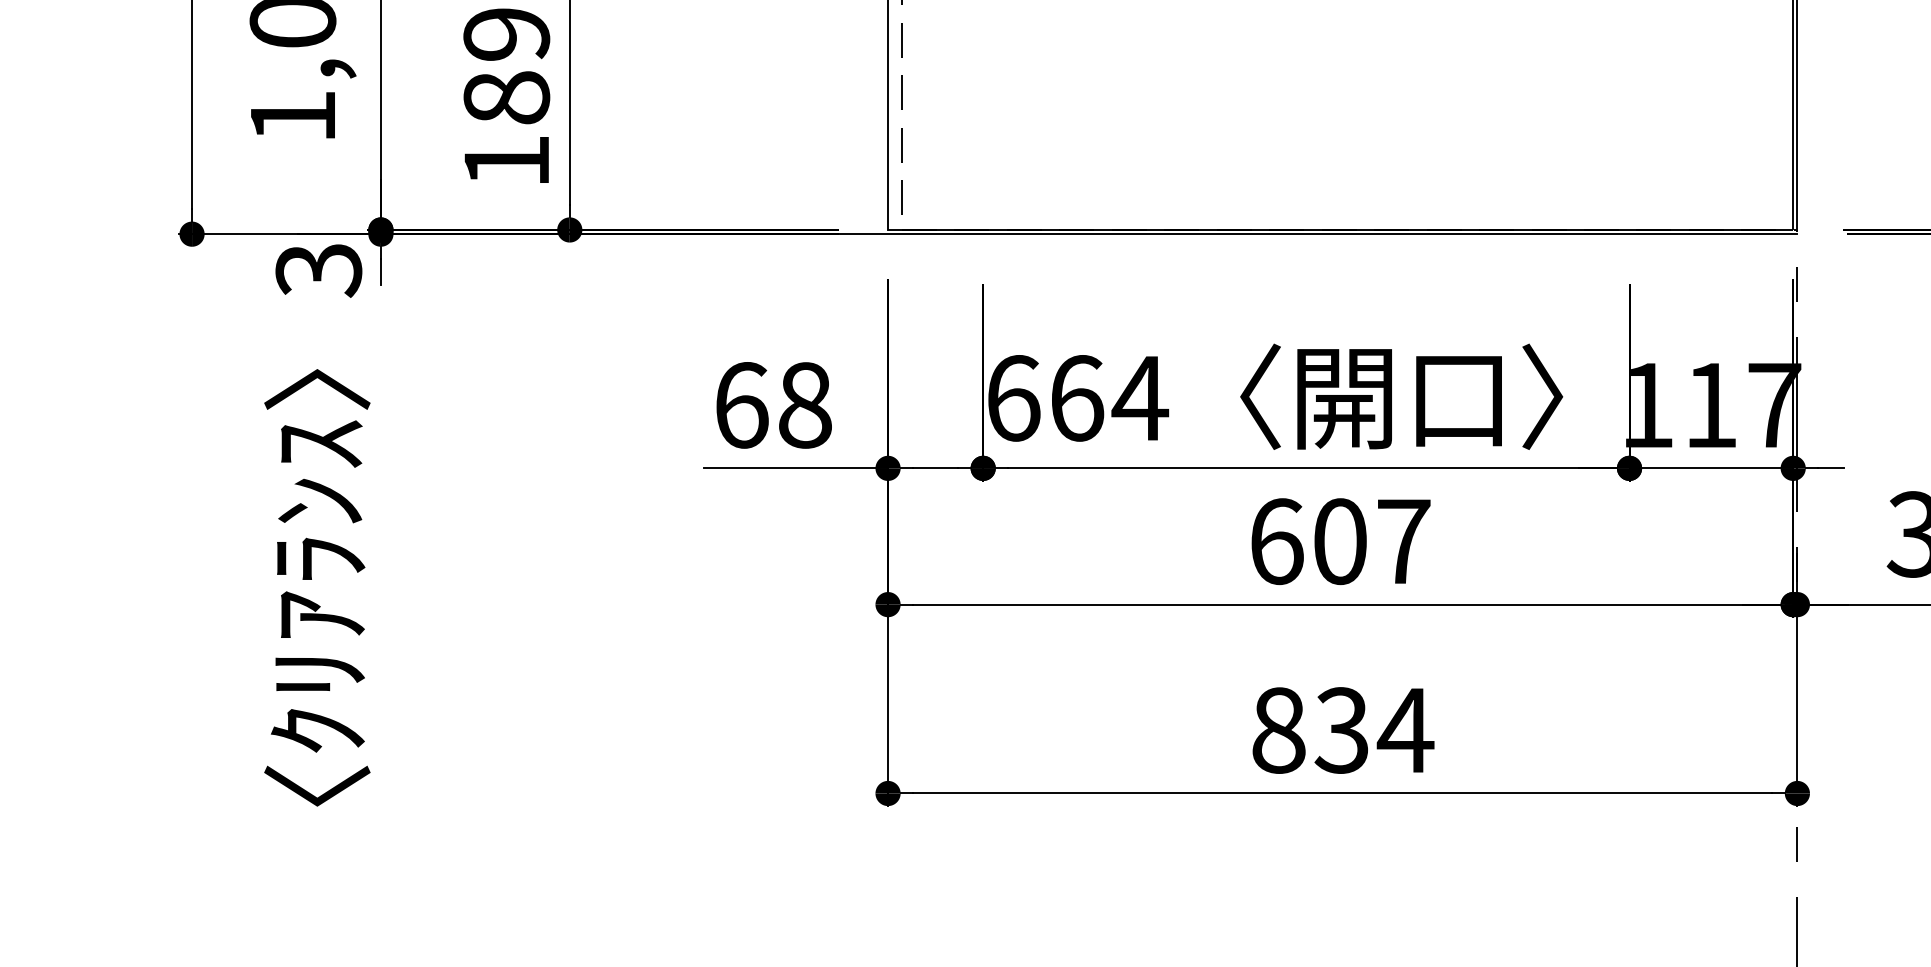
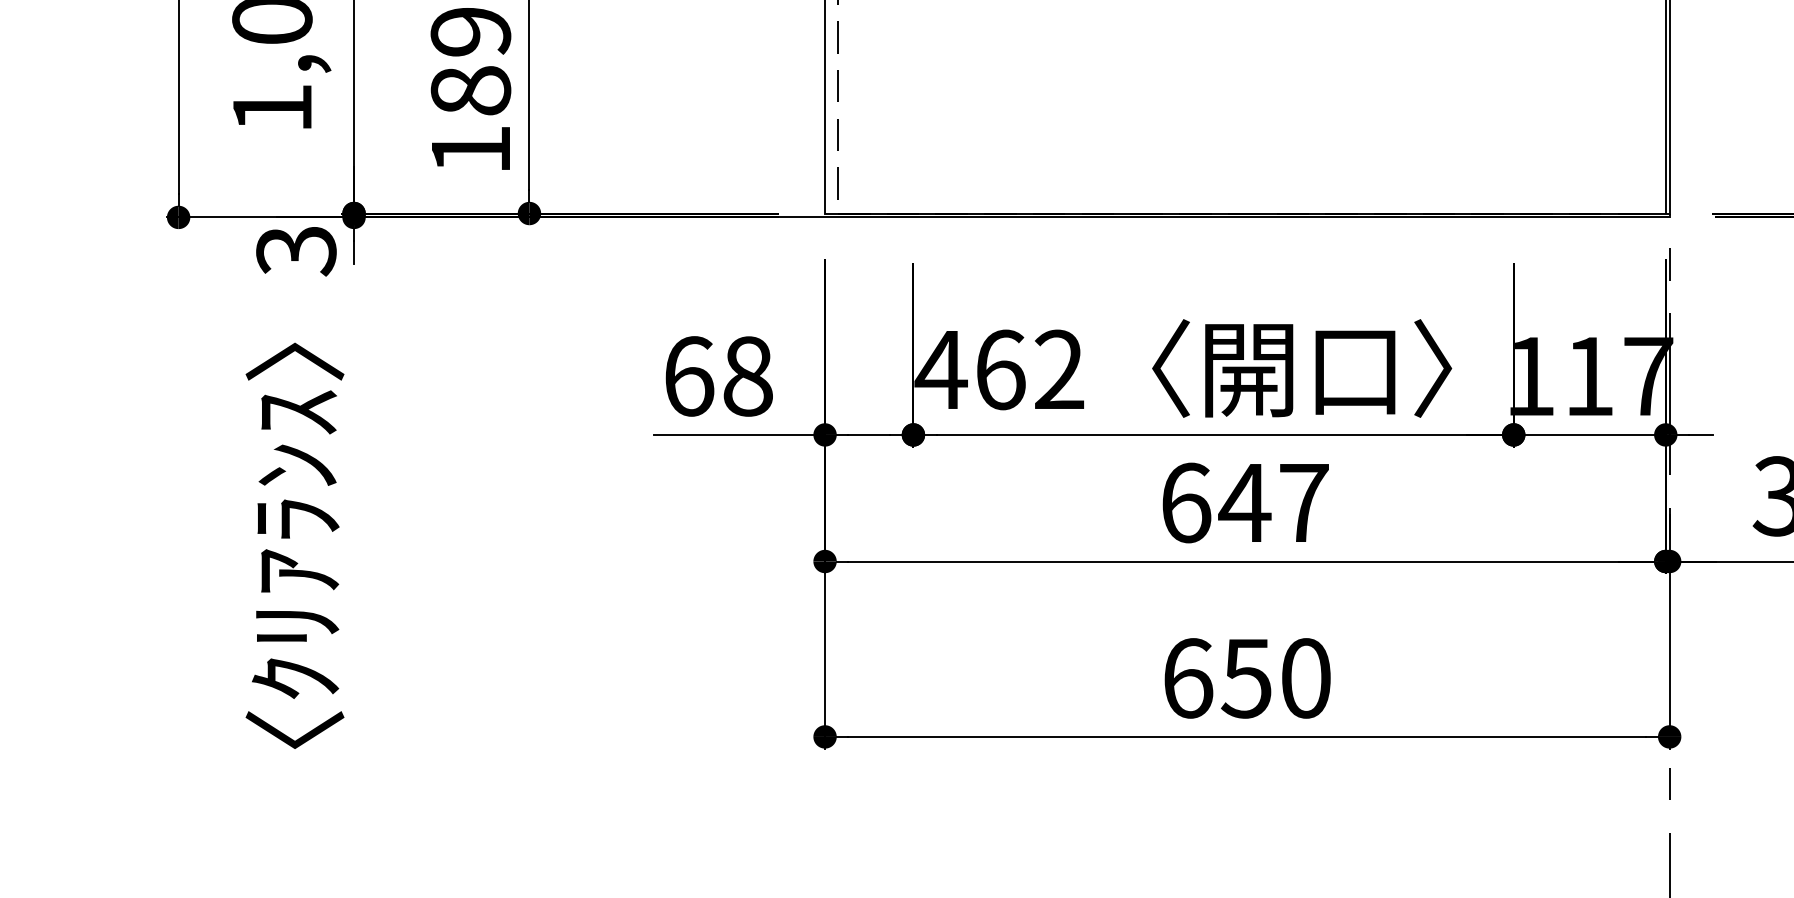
text: (1076, 398) -> (1000, 370), 664 -> 462
text: (1339, 541) -> (1244, 502), 607 -> 647
text: (1343, 730) -> (1248, 678), 834 -> 650

